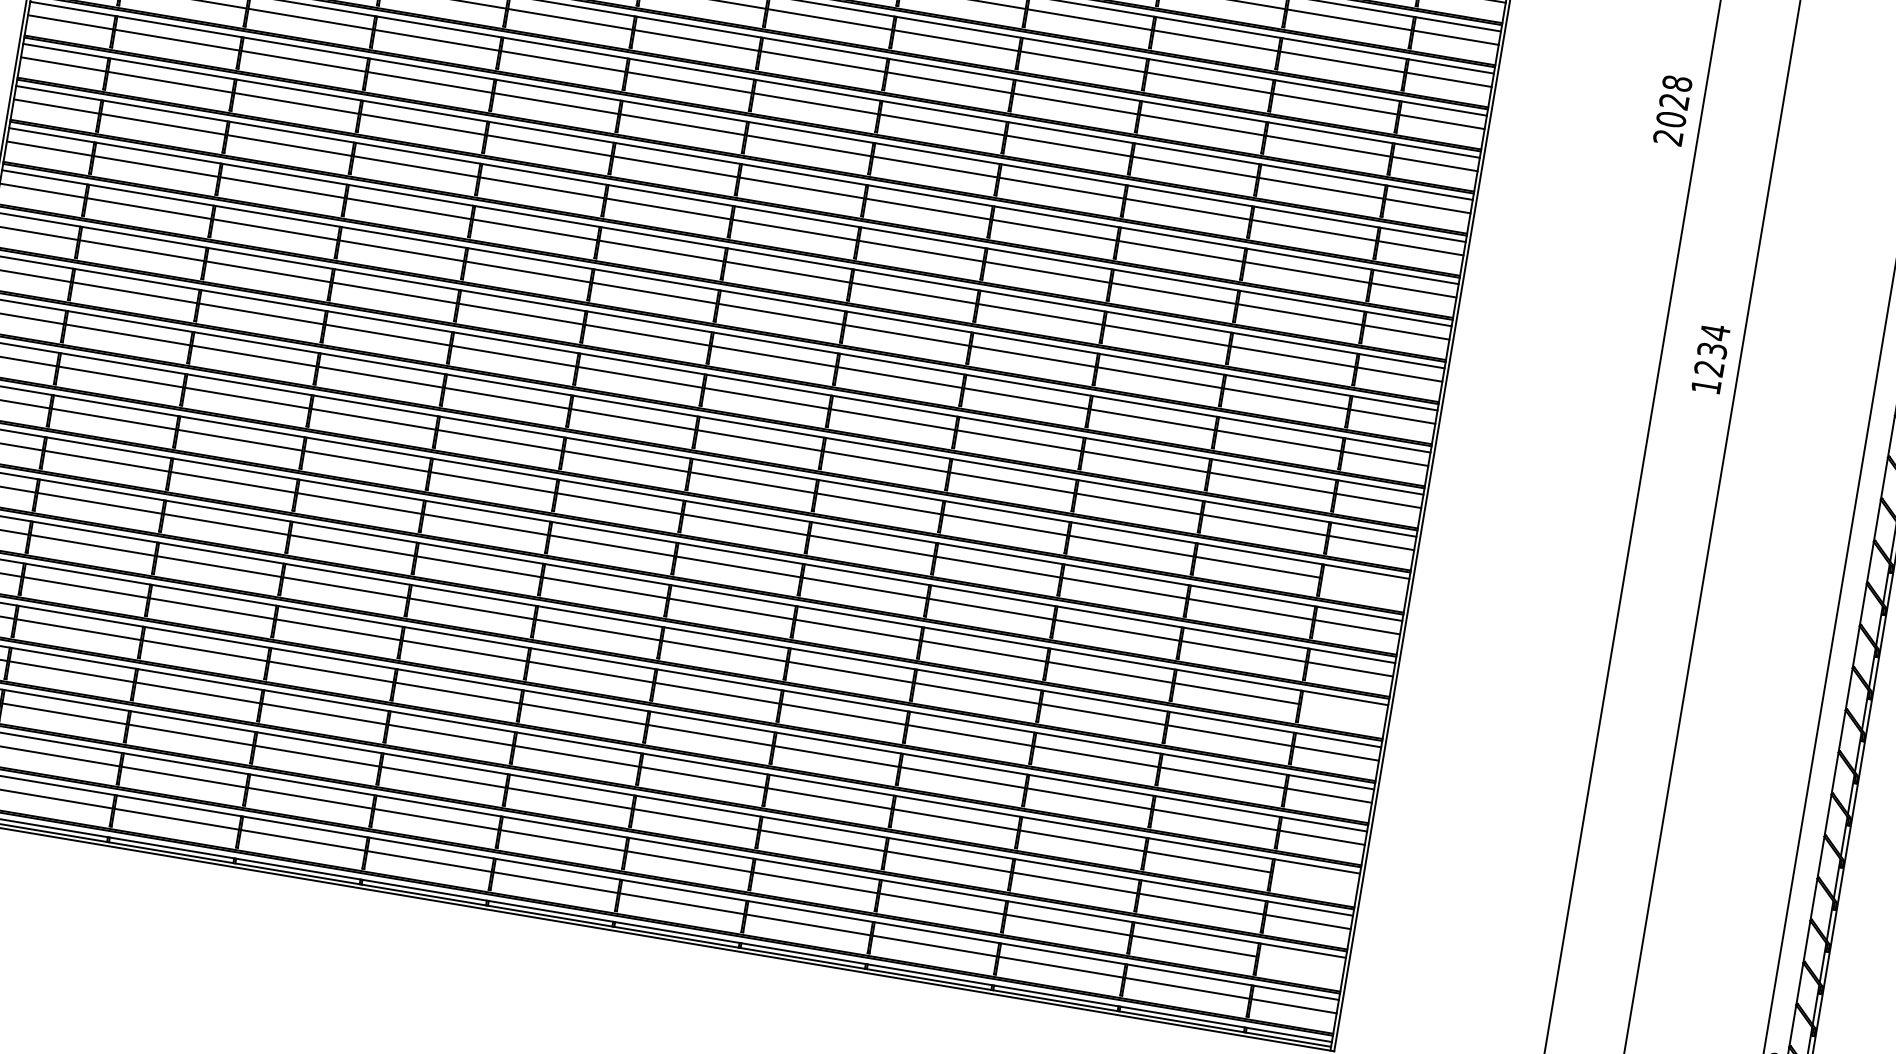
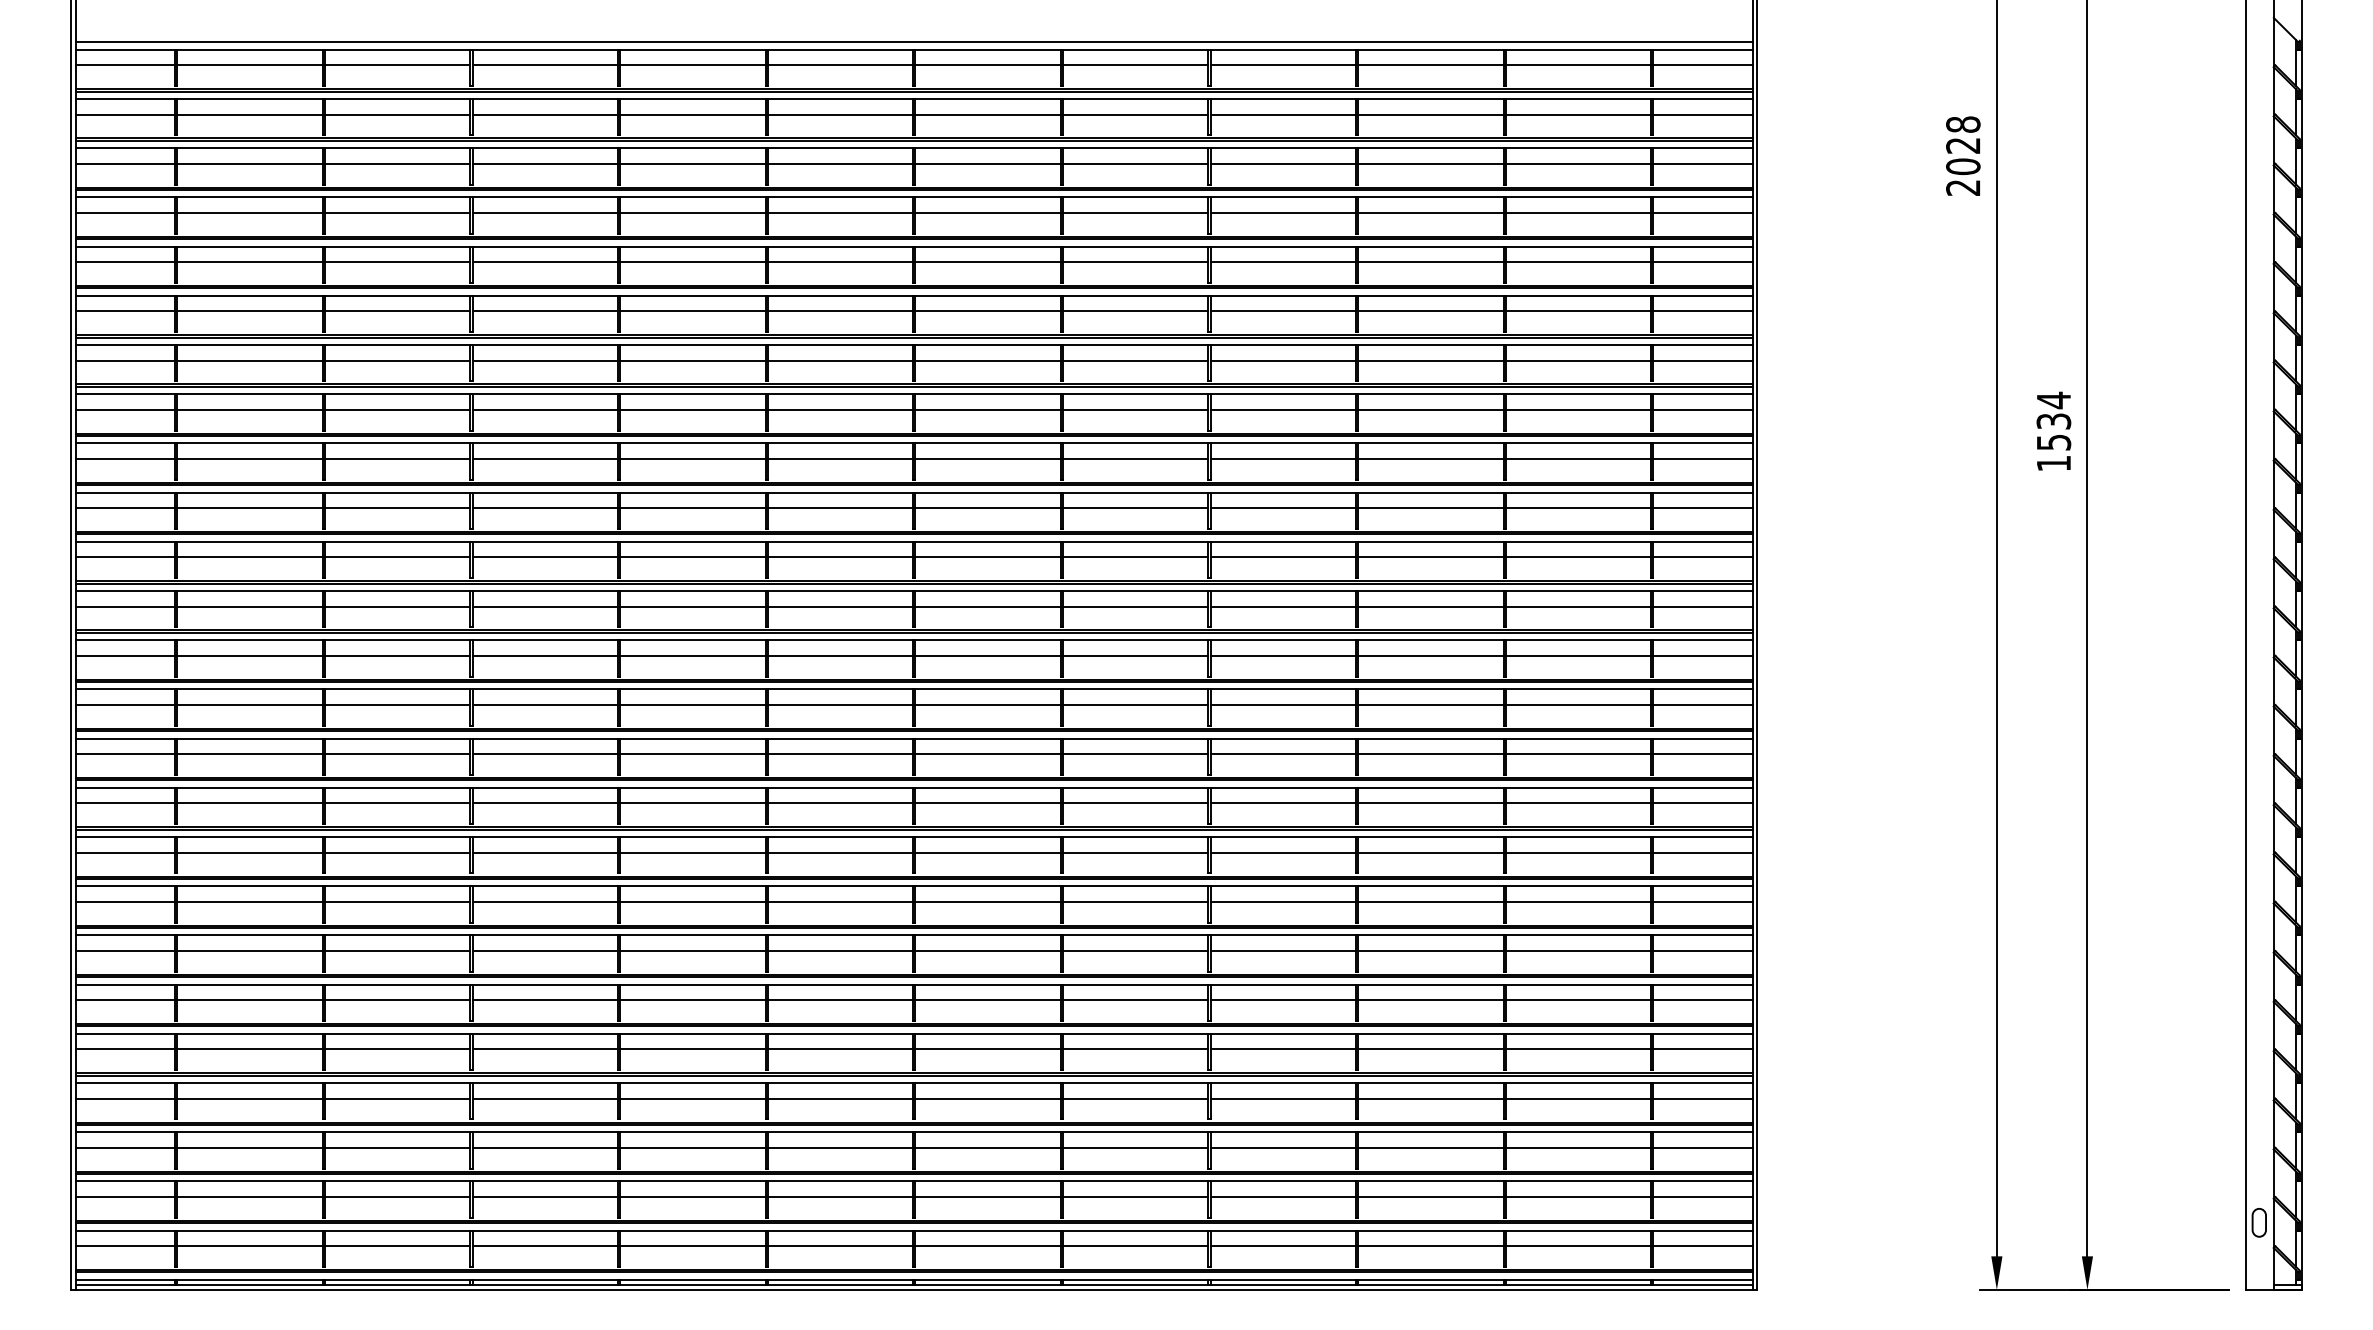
text: (1708, 368) -> (2053, 442), 1234 -> 1534
line: (1363, 585) -> (1702, 754), added
line: (1342, 711) -> (1702, 901), added
line: (1314, 879) -> (1702, 1098), added
line: (1300, 964) -> (1702, 1197), added

